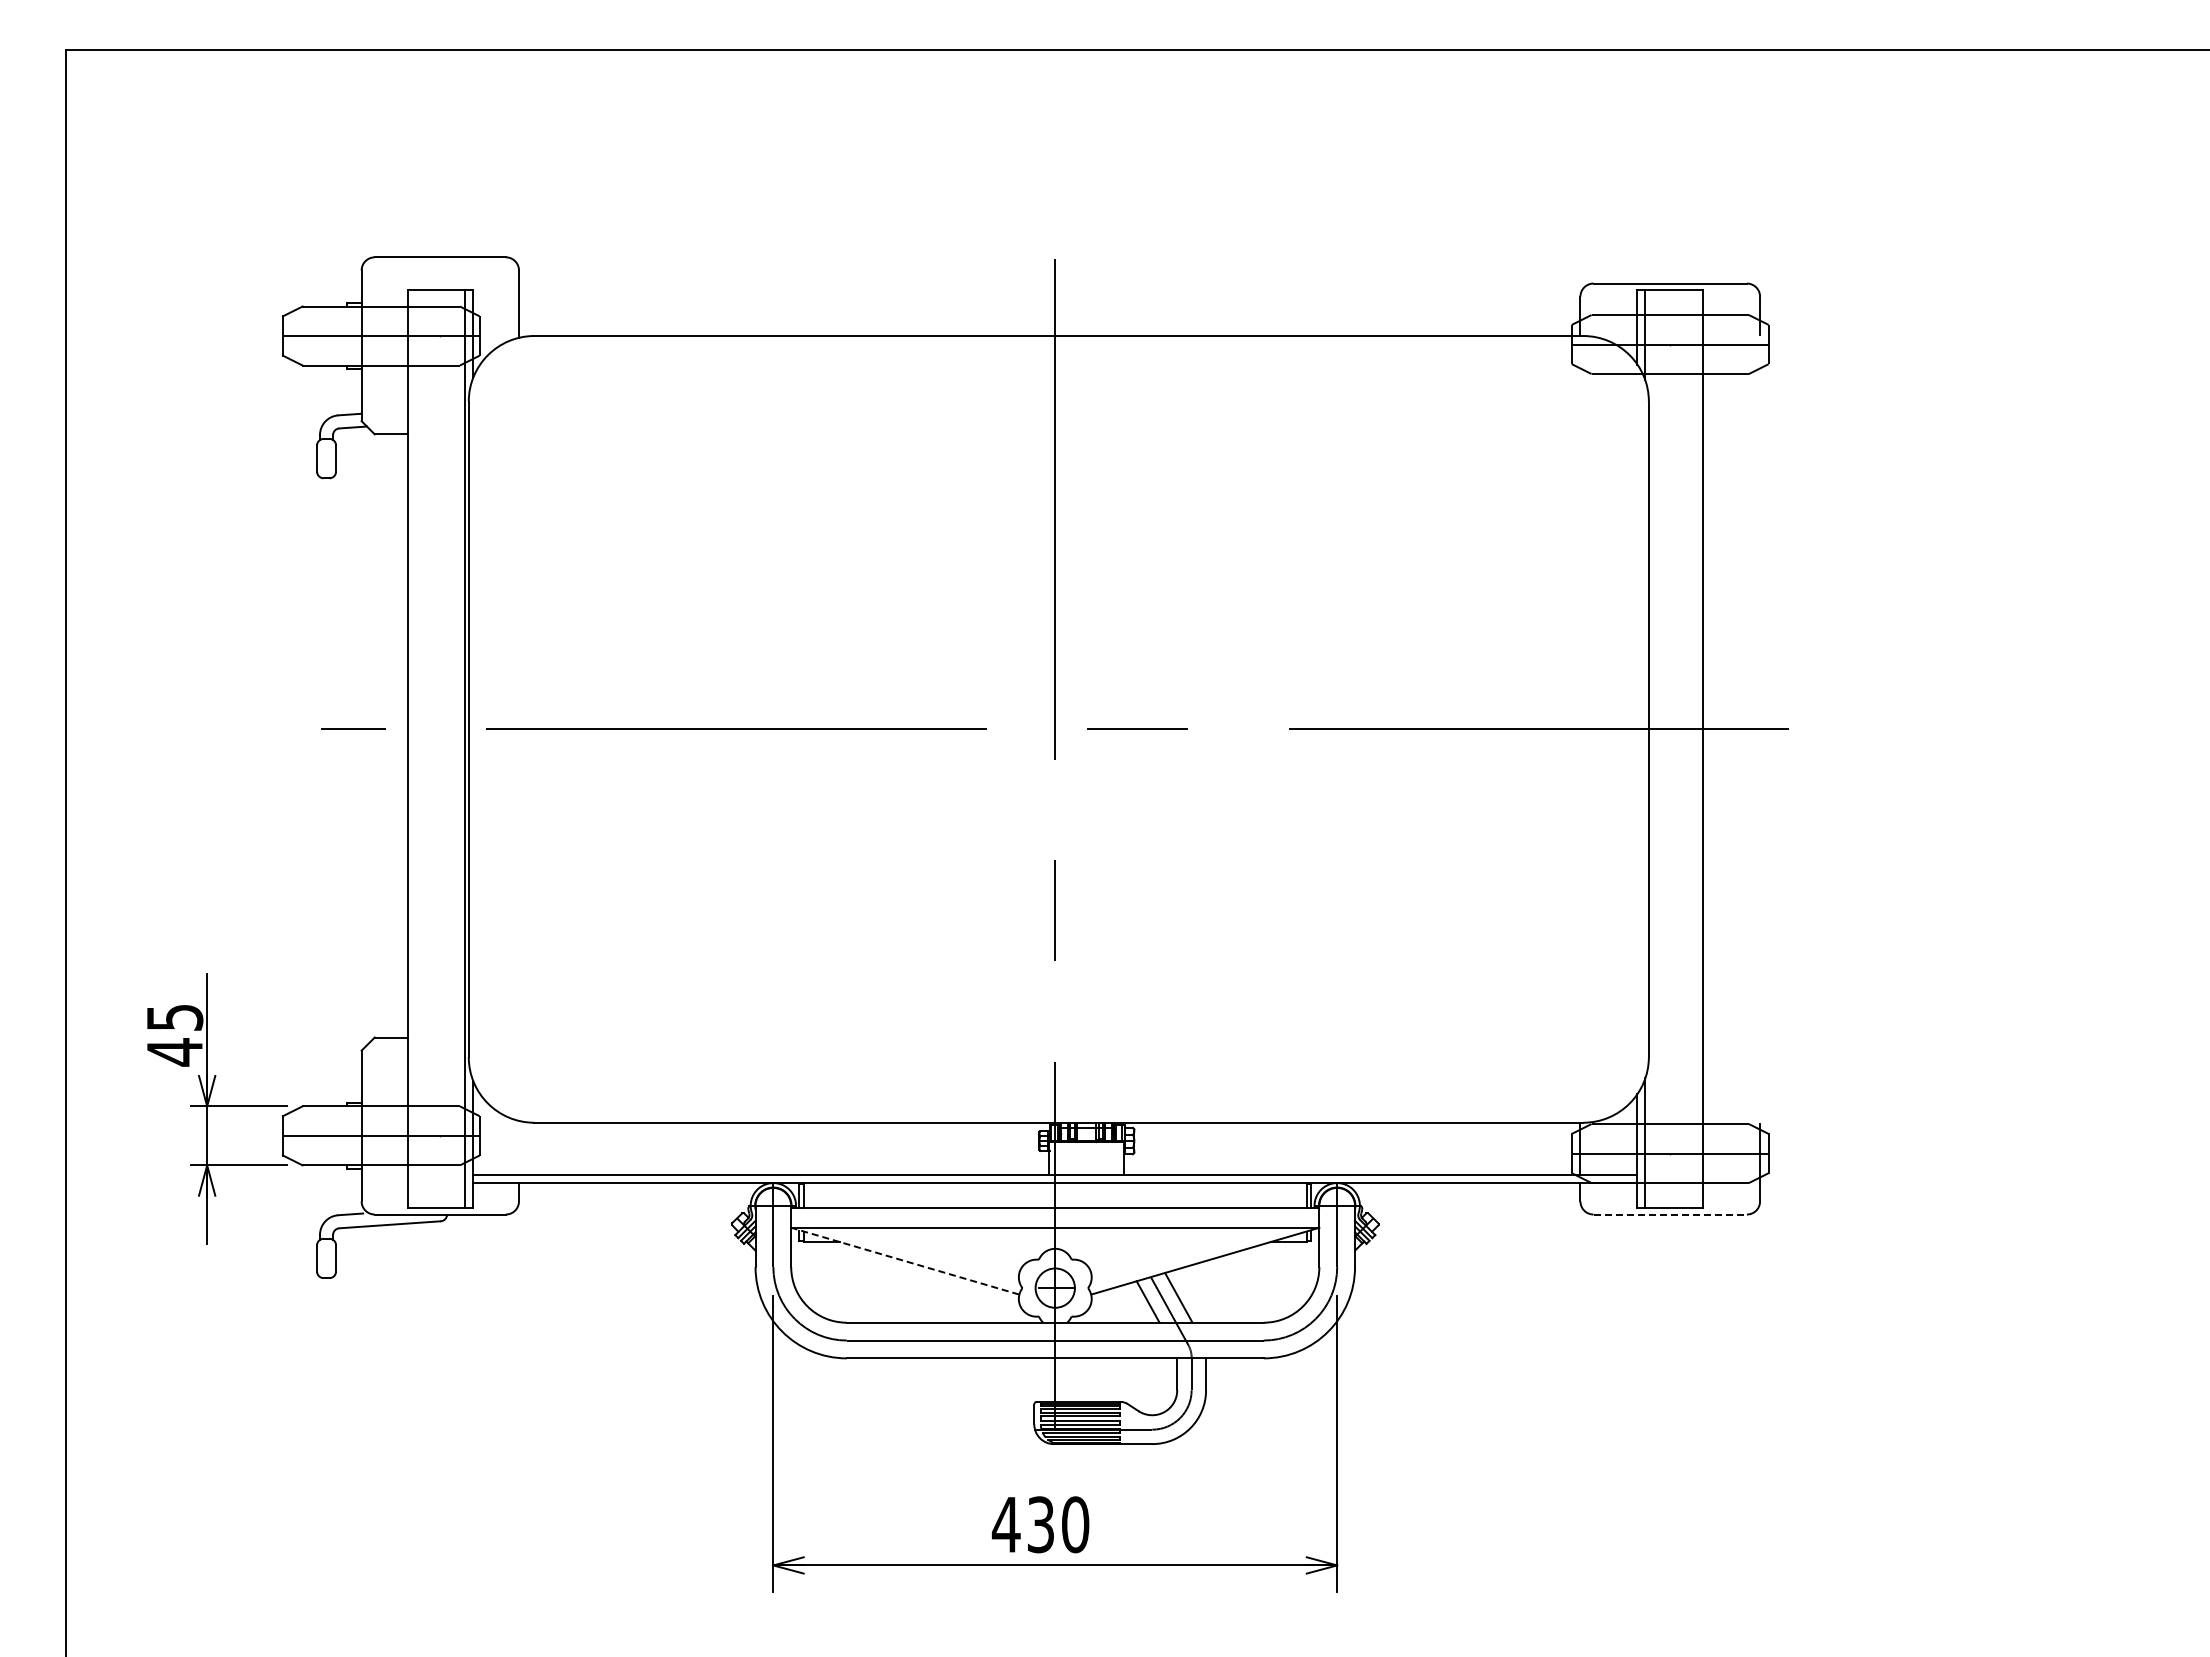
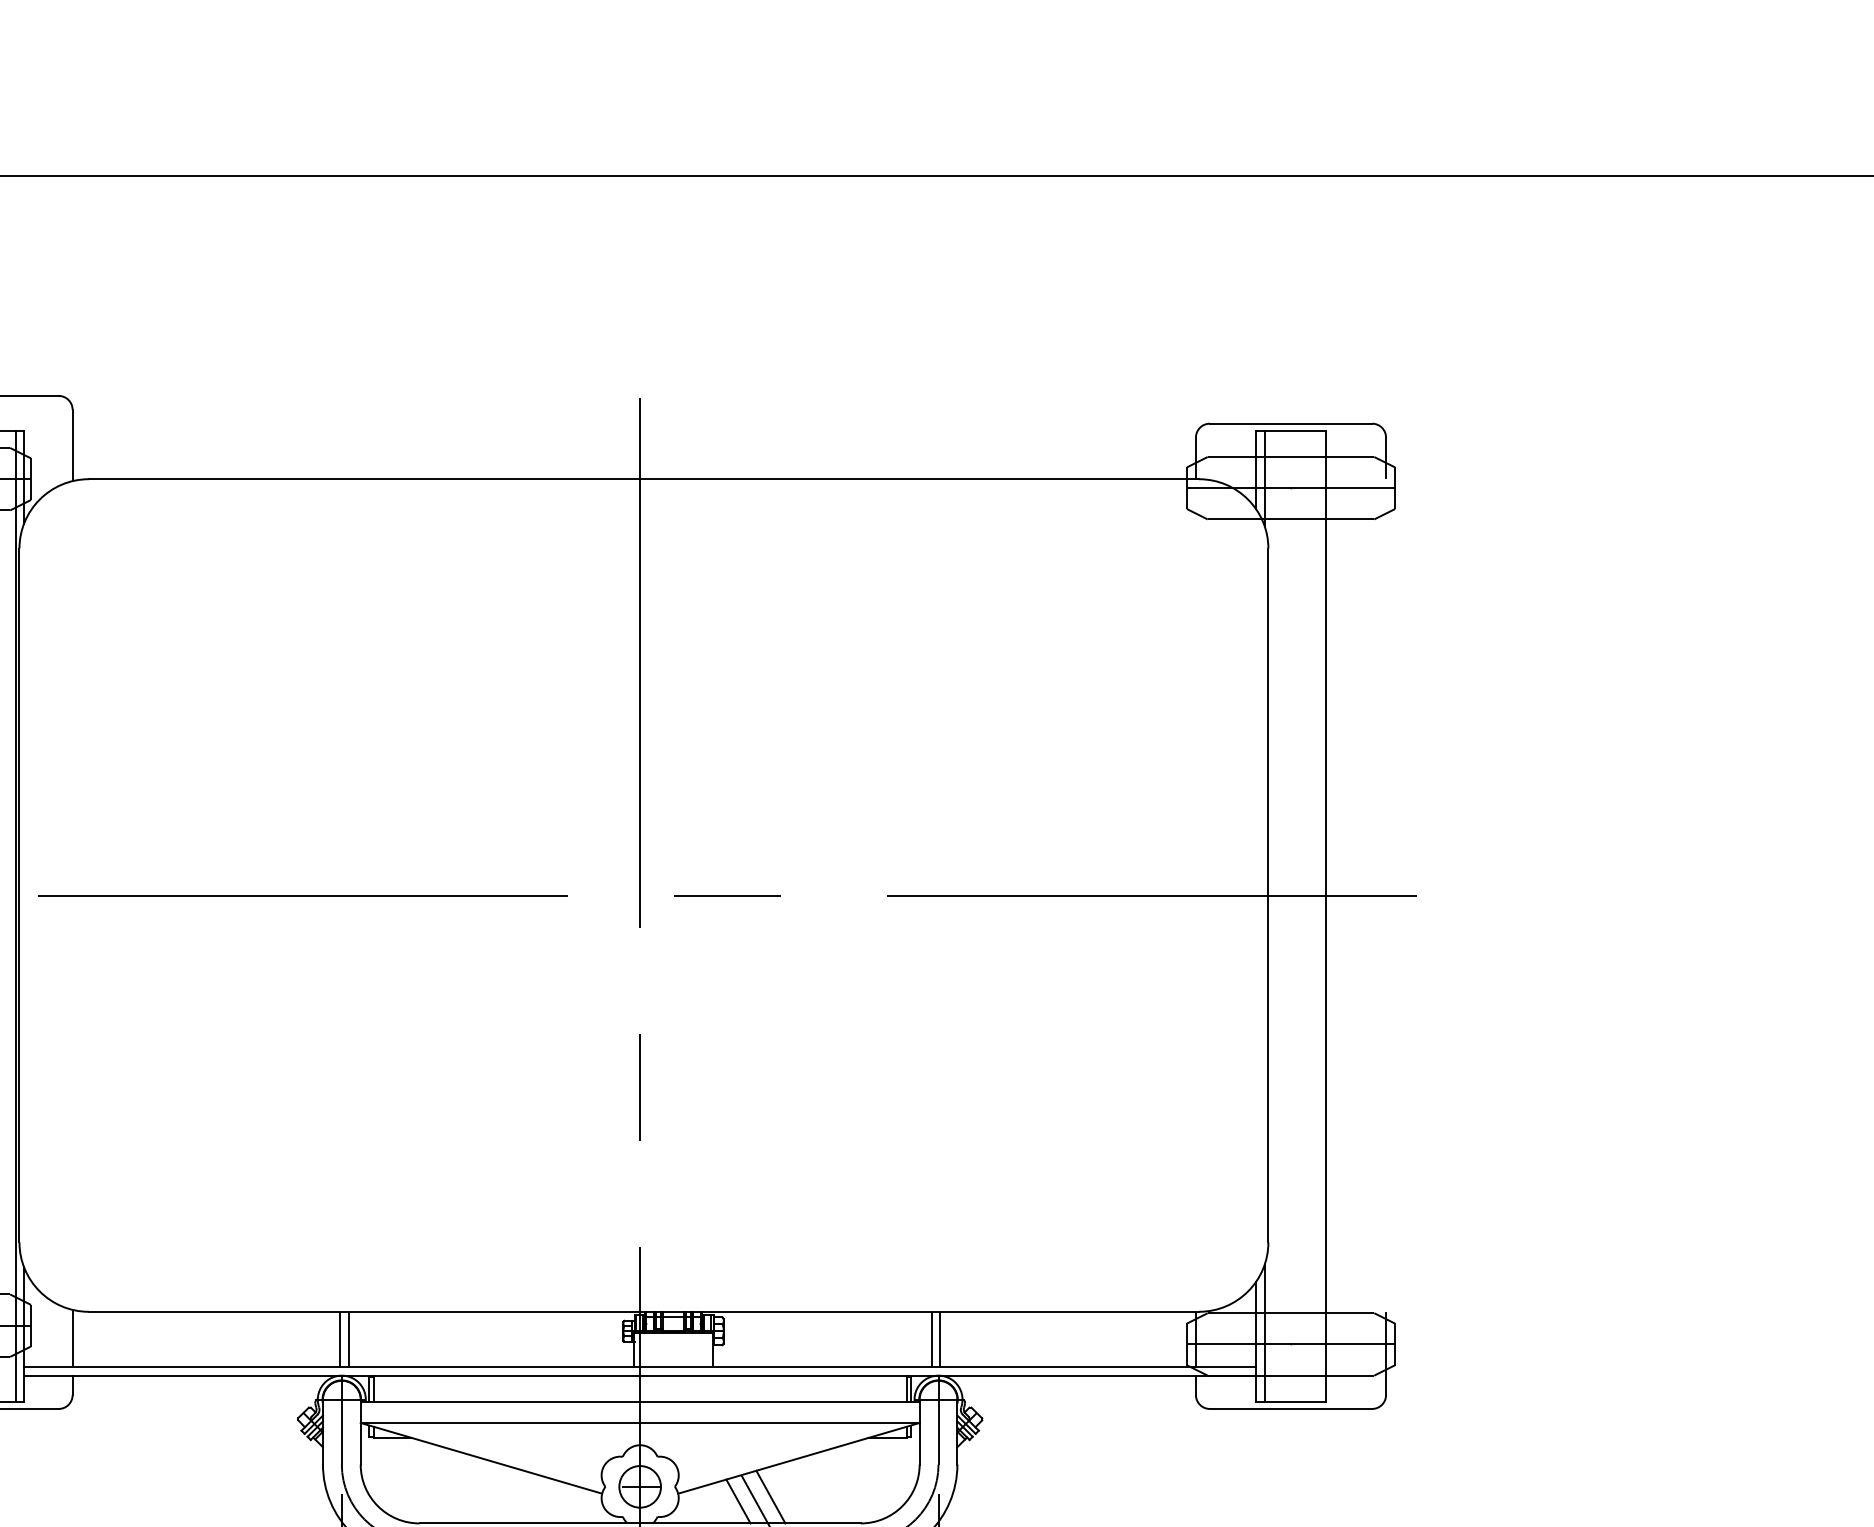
line: (519, 1147) -> (73, 1338), added
line: (772, 1149) -> (340, 1340), added
line: (779, 1149) -> (348, 1340), added
line: (1330, 1149) -> (931, 1340), added
line: (1338, 1149) -> (939, 1340), added
line: (1670, 1214) -> (1291, 1408), dashed -> solid
line: (905, 1261) -> (481, 1458), dashed -> solid

